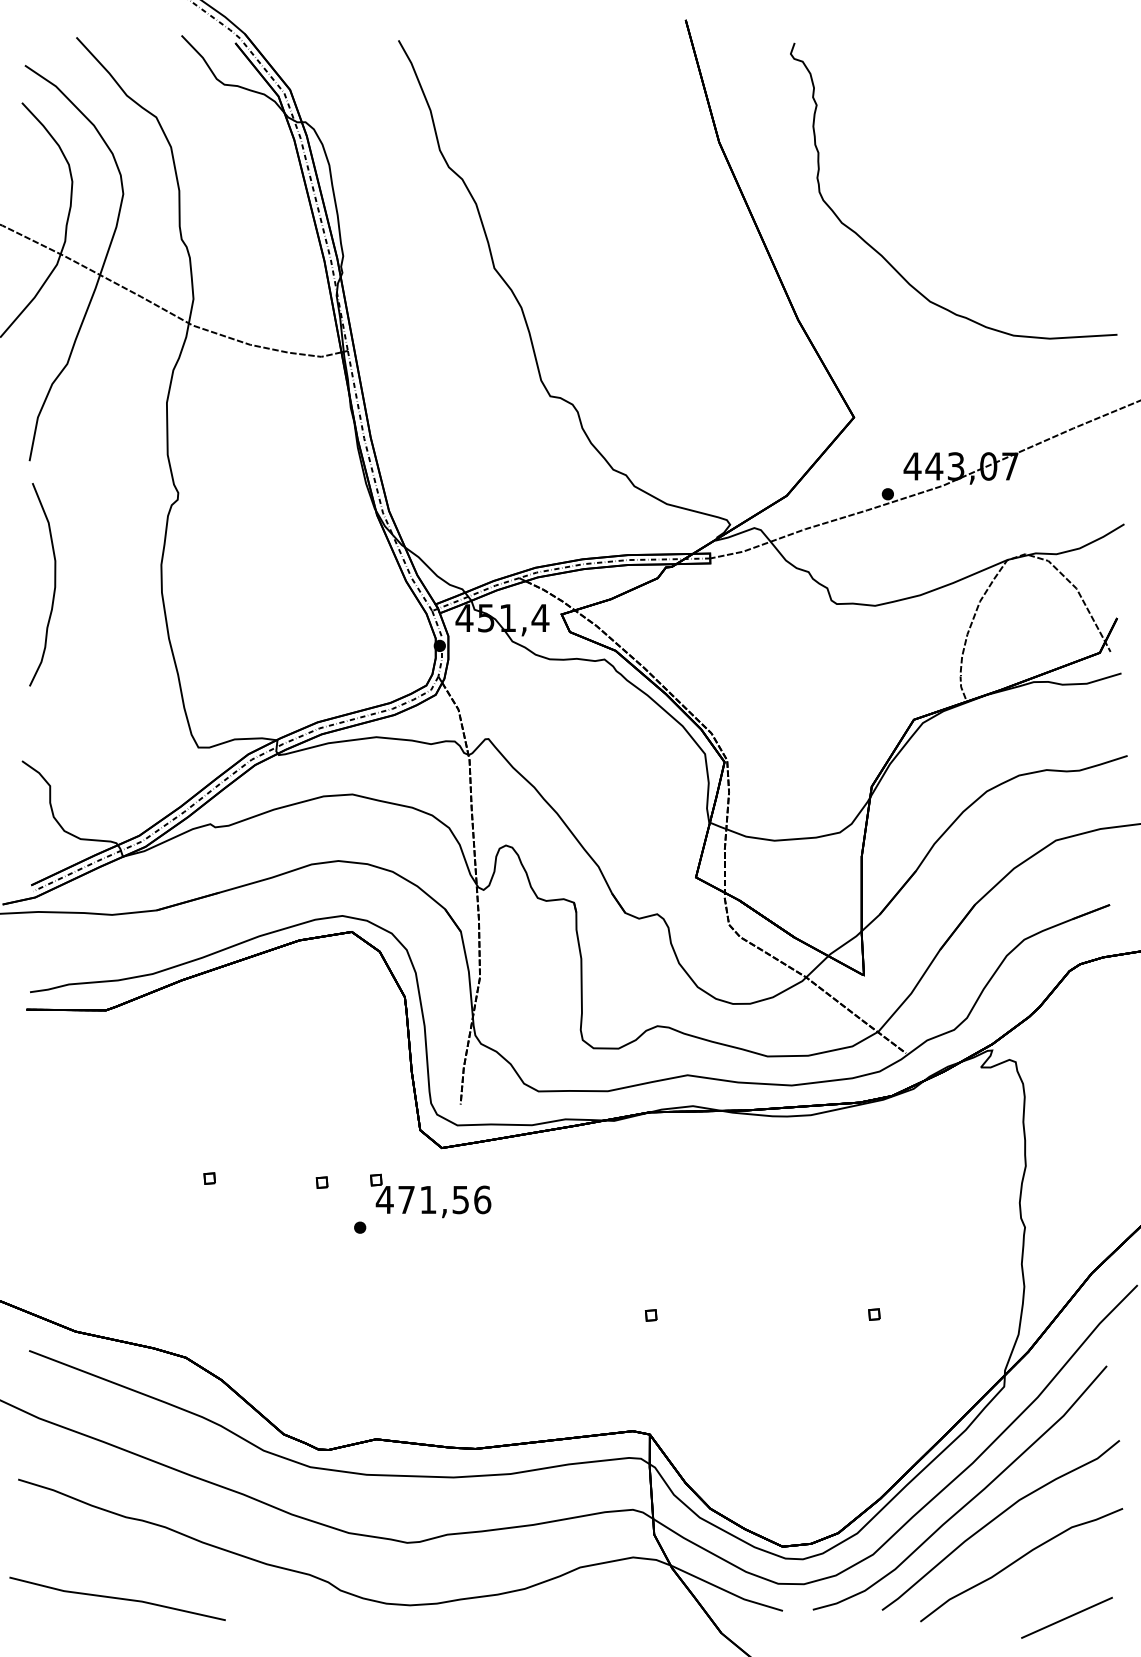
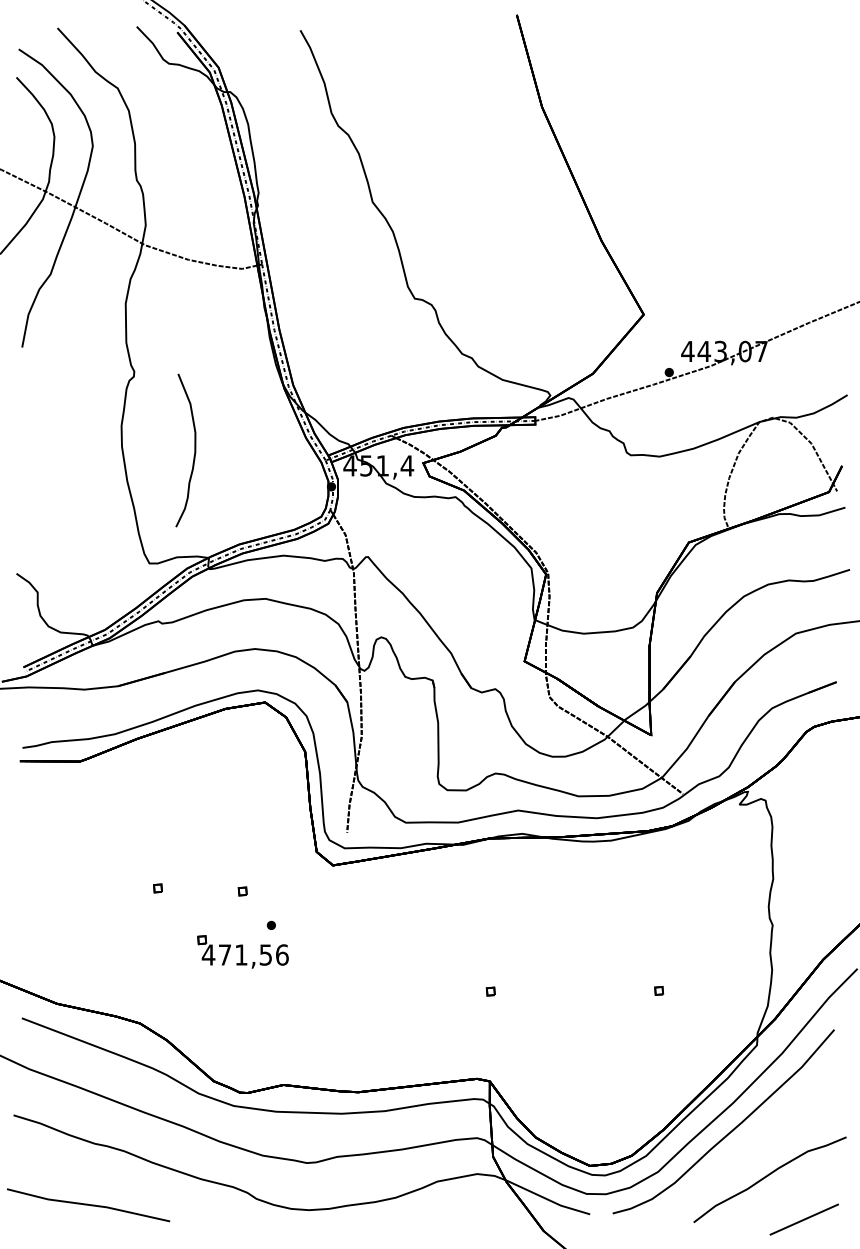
curve: (885, 258) -> (667, 194), removed
curve: (54, 584) -> (194, 450), moved
part: (430, 1195) -> (243, 951), moved
curve: (995, 1519) -> (750, 1145), removed

